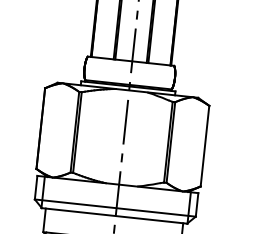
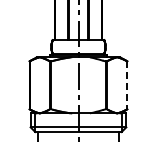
line: (205, 146) -> (127, 85), solid -> dashed

